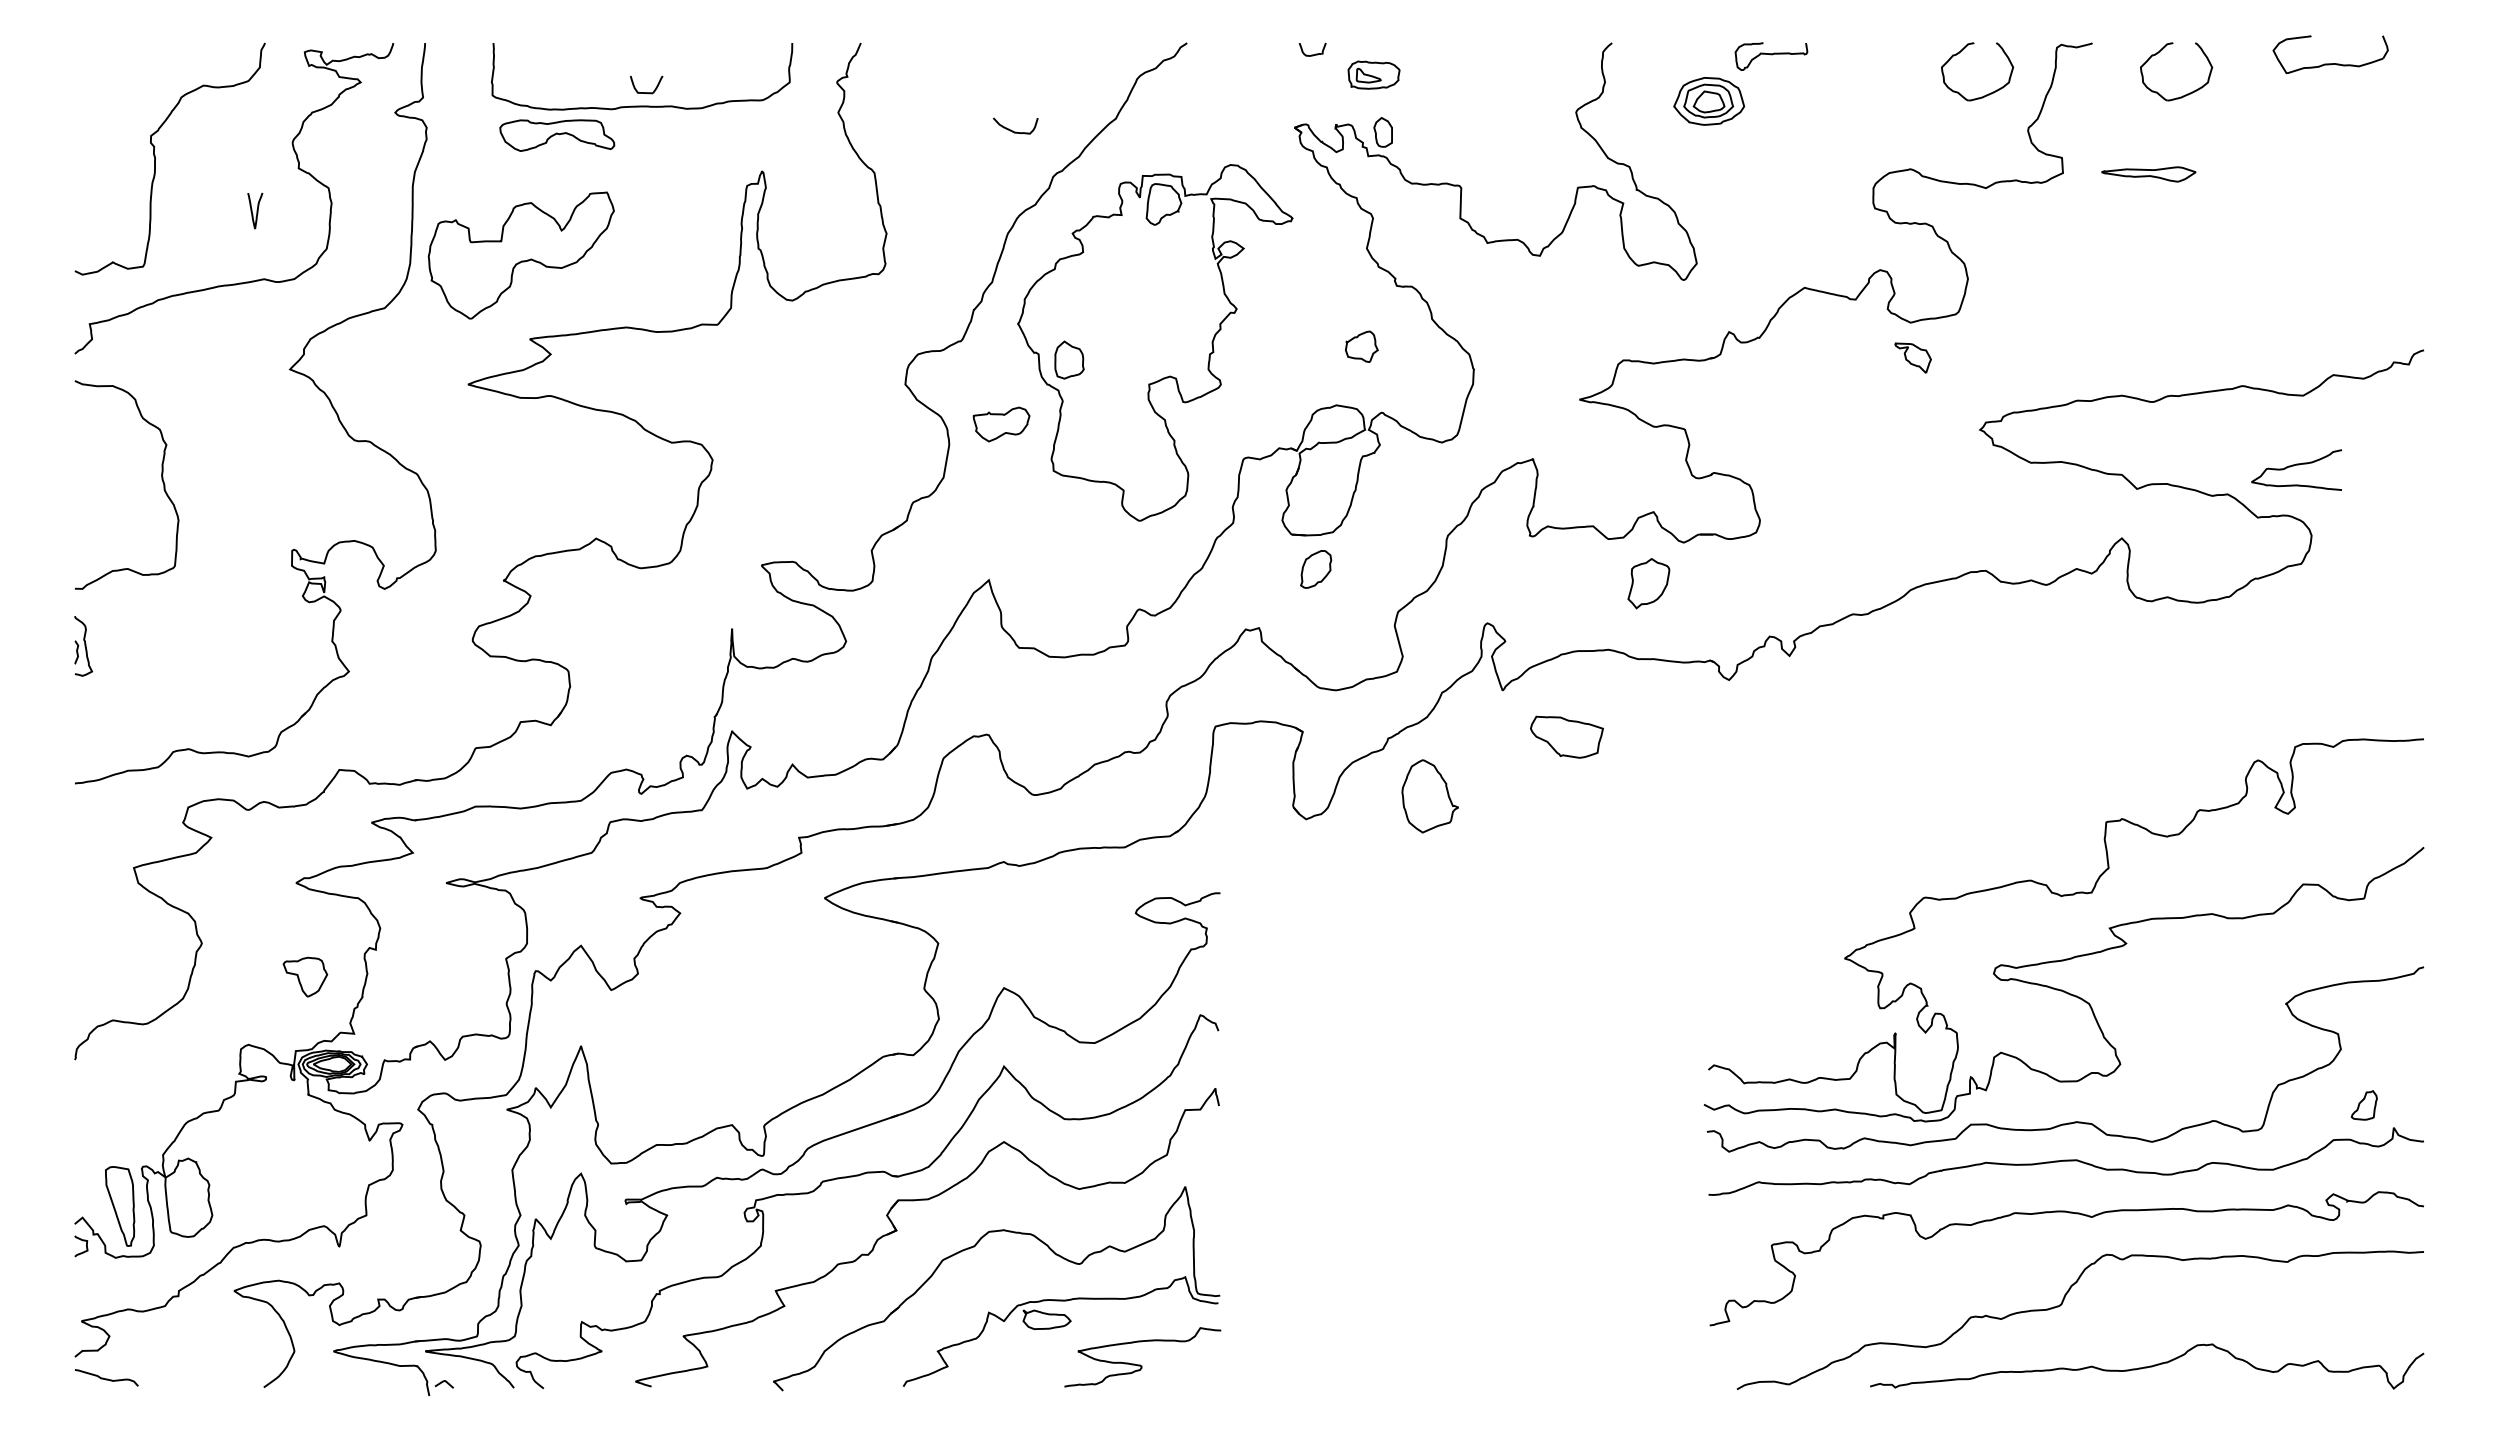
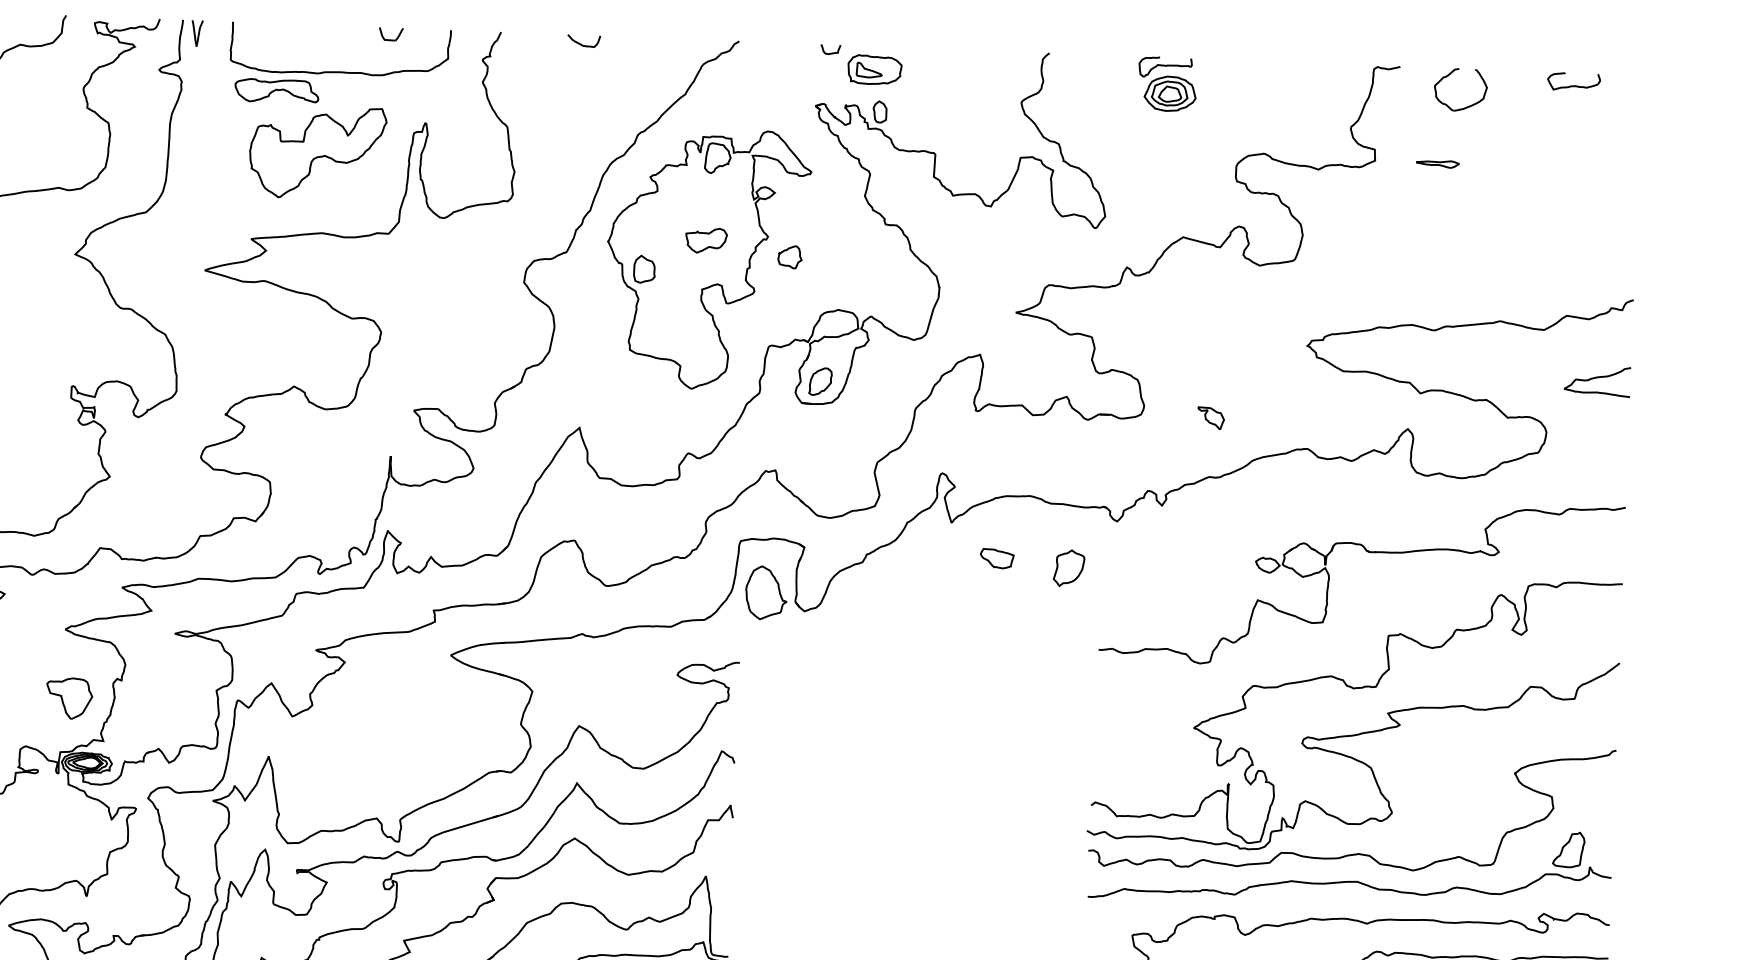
part: (2330, 54) -> (1573, 81), size x0.62
part: (1373, 74) -> (874, 69), size x1.43
part: (646, 92) -> (390, 39), moved
part: (1988, 93) -> (1322, 100), removed
part: (1709, 101) -> (1170, 93), moved
curve: (1013, 130) -> (582, 44), moved
part: (2148, 174) -> (1437, 164), size x0.62
curve: (256, 210) -> (198, 33), moved
part: (520, 255) -> (317, 152), moved
part: (1361, 346) -> (789, 257), moved
part: (1912, 357) -> (1210, 417), moved
part: (1001, 424) -> (706, 240), moved
curve: (2294, 466) -> (1595, 378), moved
part: (1316, 569) -> (820, 381), moved
part: (1648, 583) -> (1068, 568), moved
part: (2075, 709) -> (1369, 552), added
part: (1566, 737) -> (996, 558), size x0.62
part: (1429, 796) -> (765, 593), moved
part: (305, 976) -> (69, 698), size x1.43
part: (2364, 1105) -> (1569, 849), size x1.67

